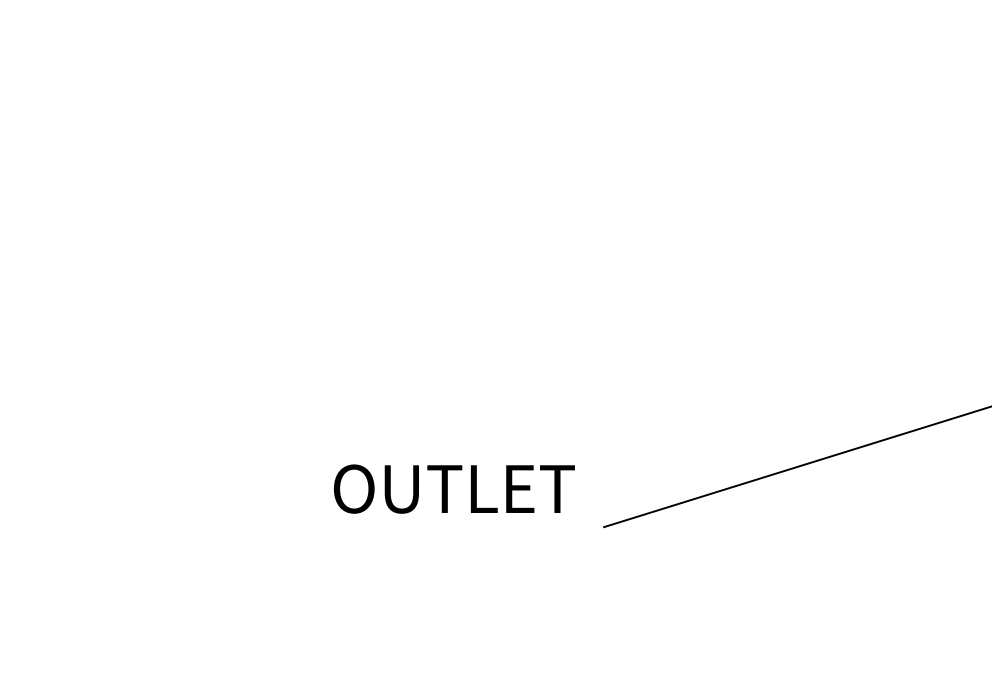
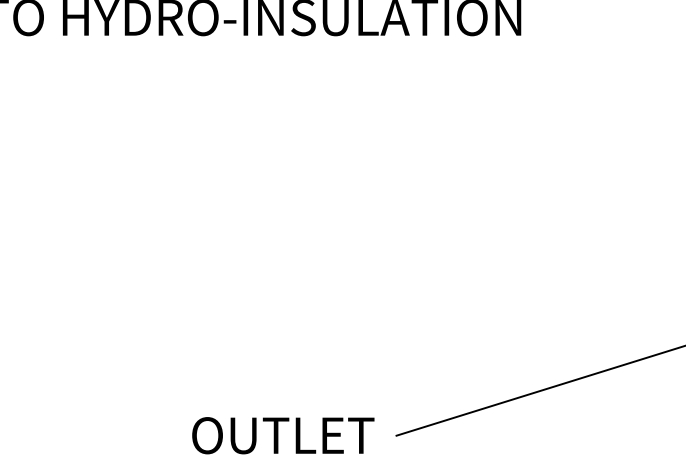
text: (454, 488) -> (283, 435), moved

